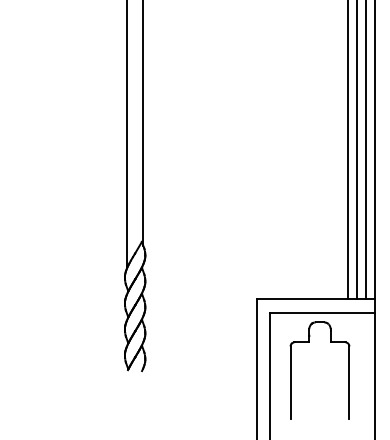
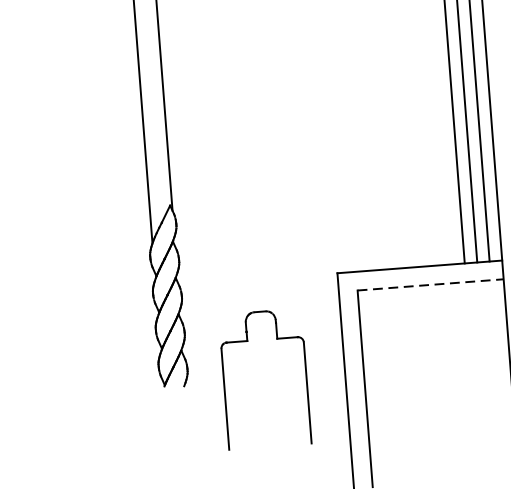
line: (323, 312) -> (431, 284), solid -> dashed
part: (291, 370) -> (225, 382), moved

